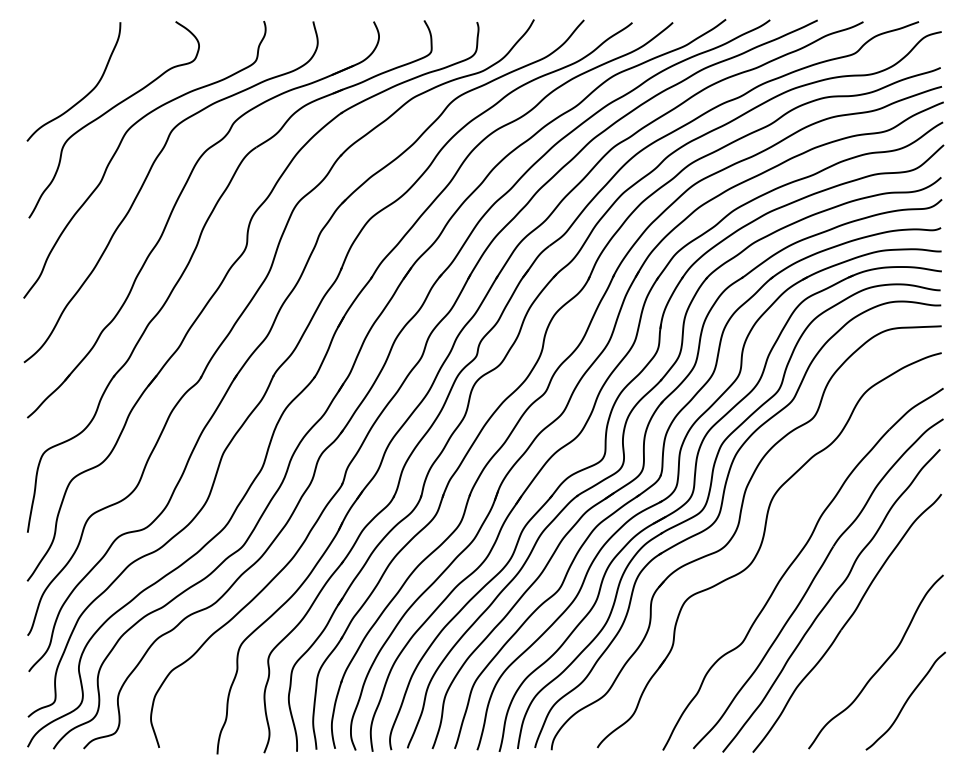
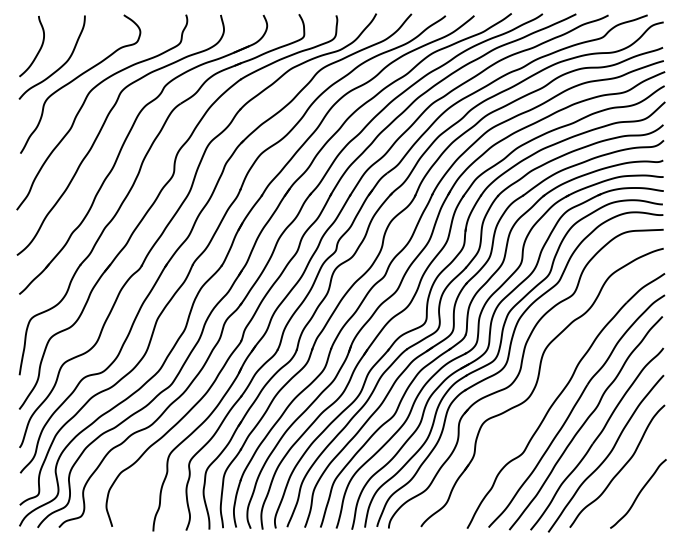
curve: (54, 72) -> (38, 50), added
curve: (862, 645) -> (607, 454), added

